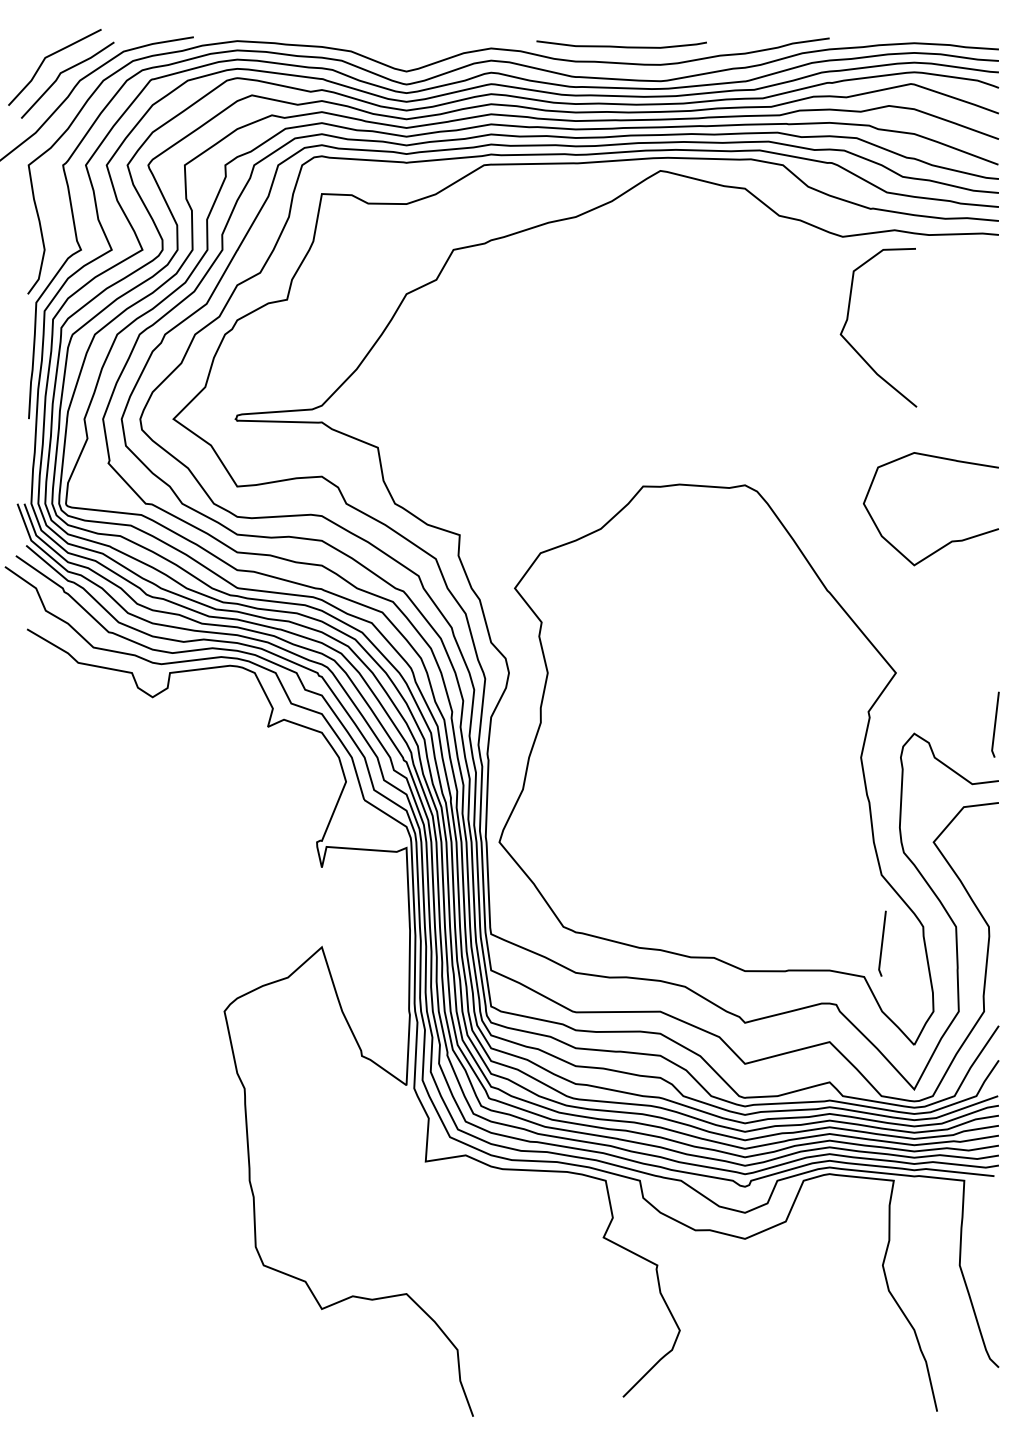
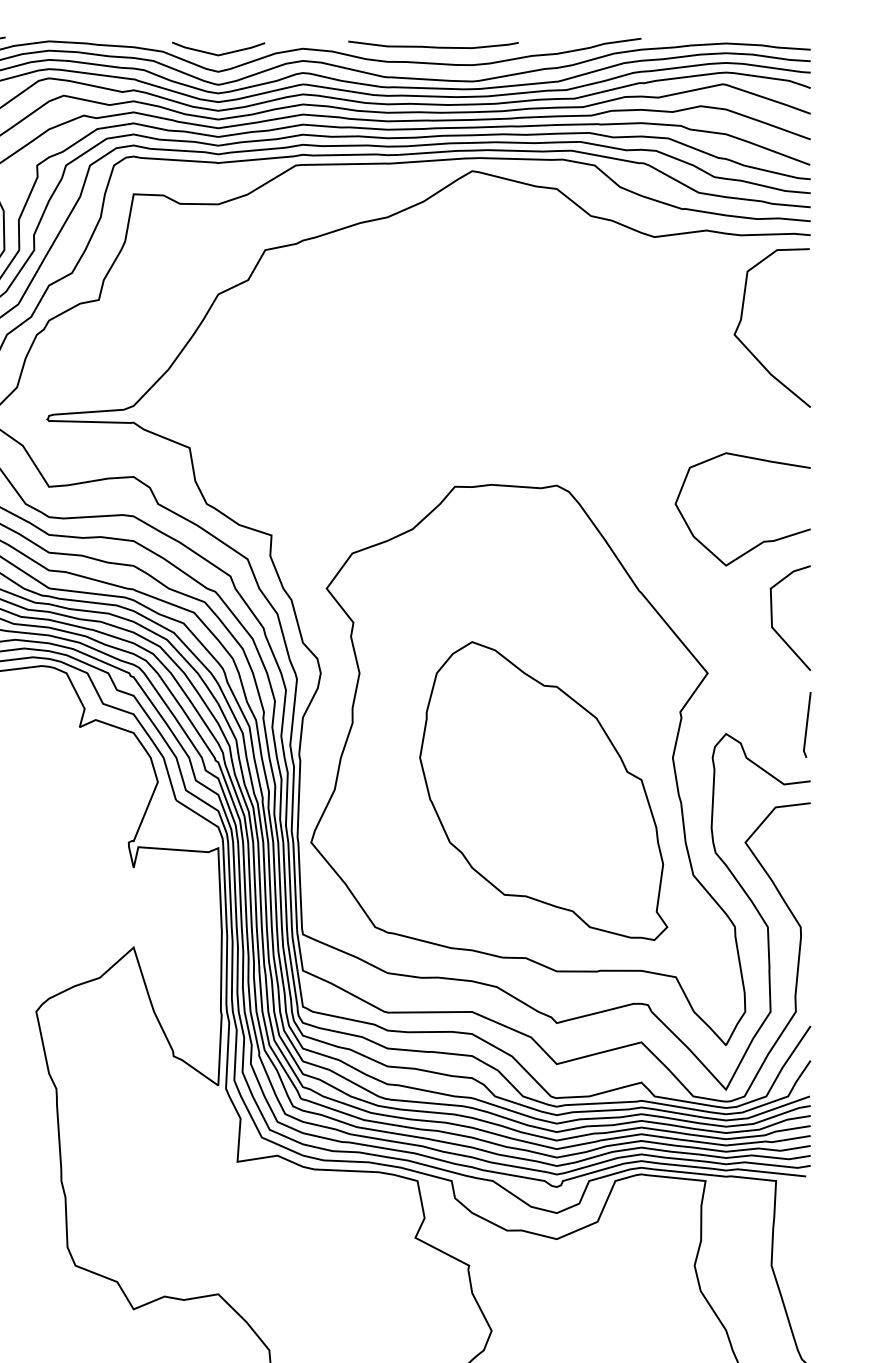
line: (404, 53) -> (216, 53), added
curve: (848, 319) -> (742, 319), moved
line: (960, 617) -> (772, 617), added
part: (731, 790) -> (543, 790), added
line: (882, 943) -> (694, 943), removed

